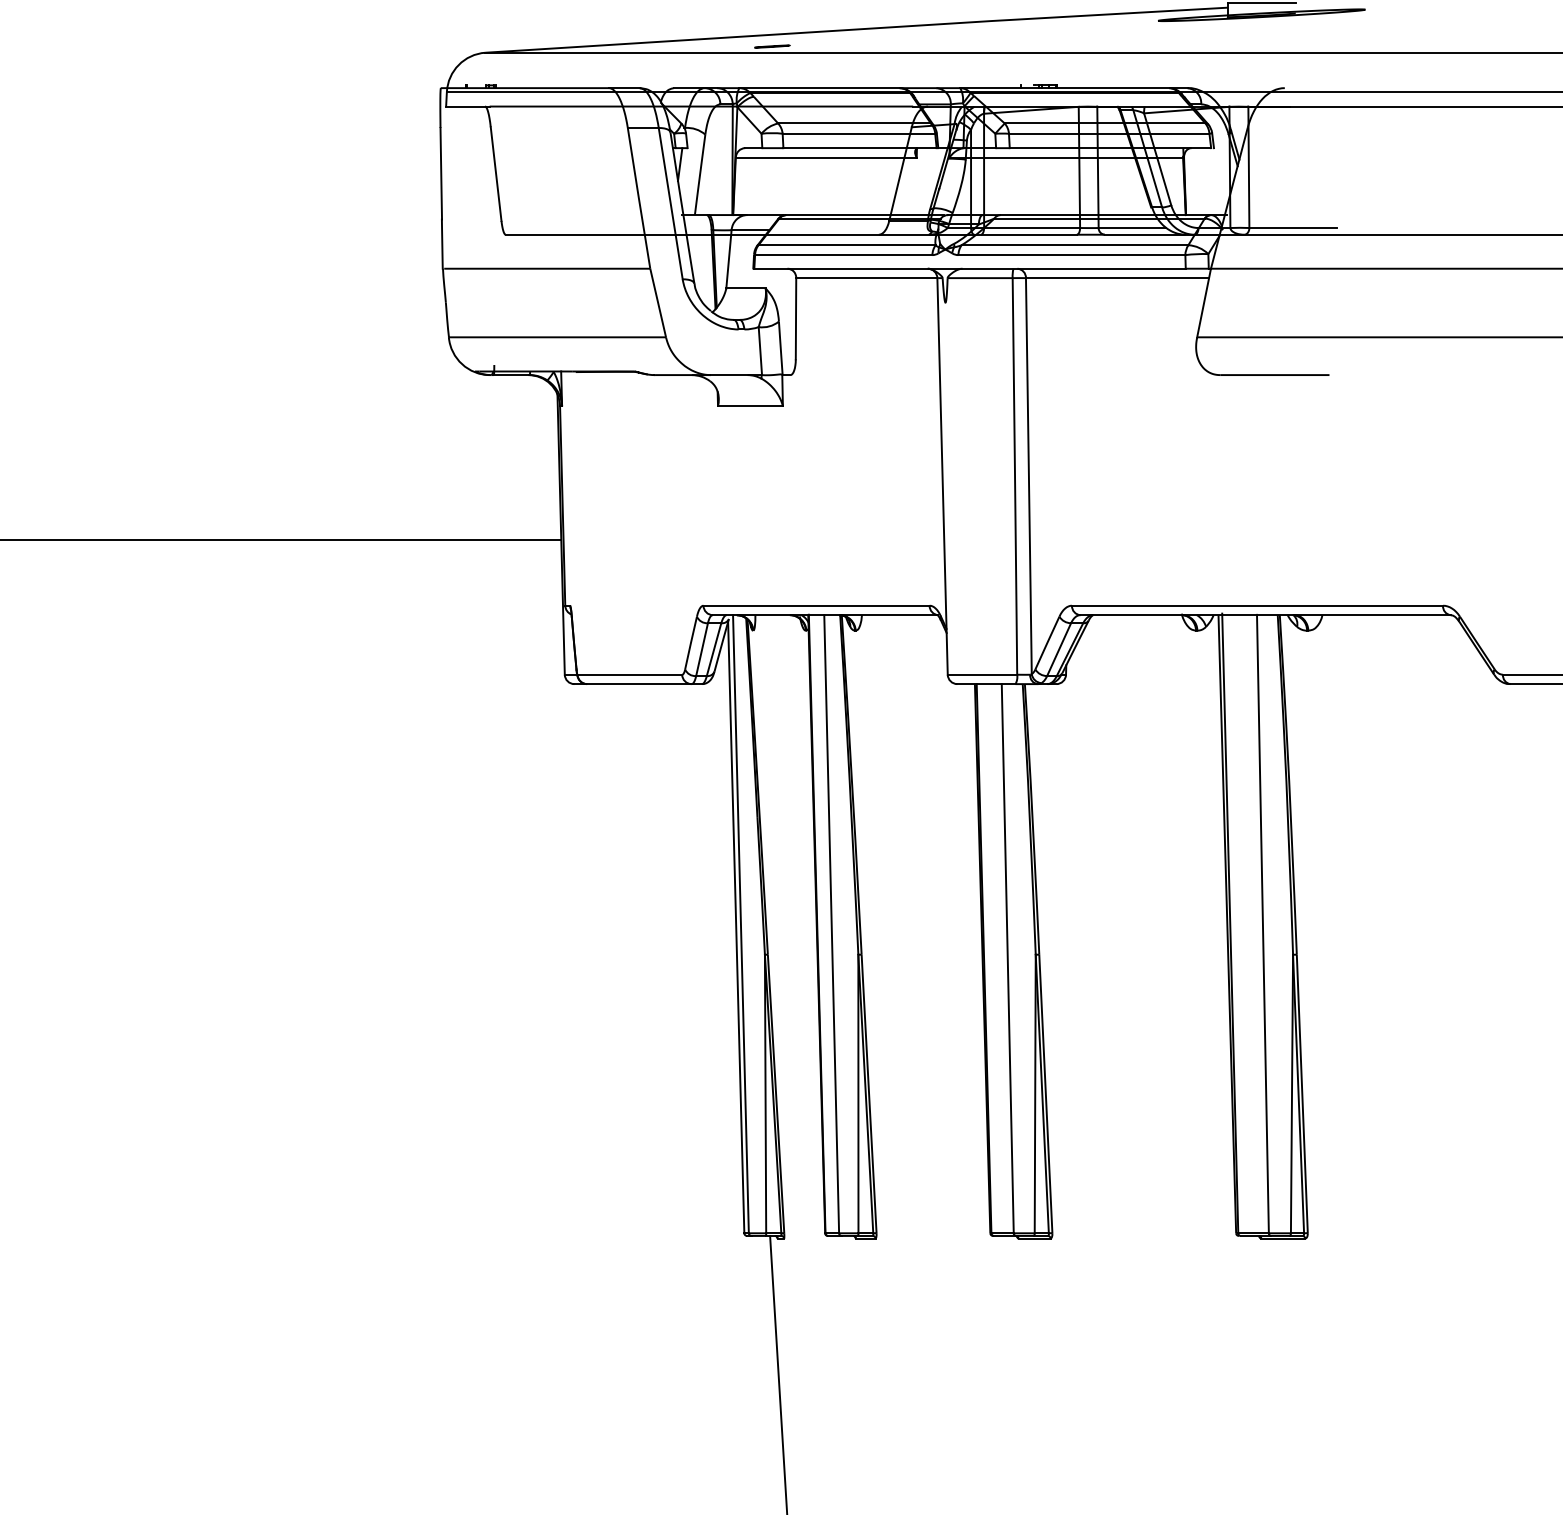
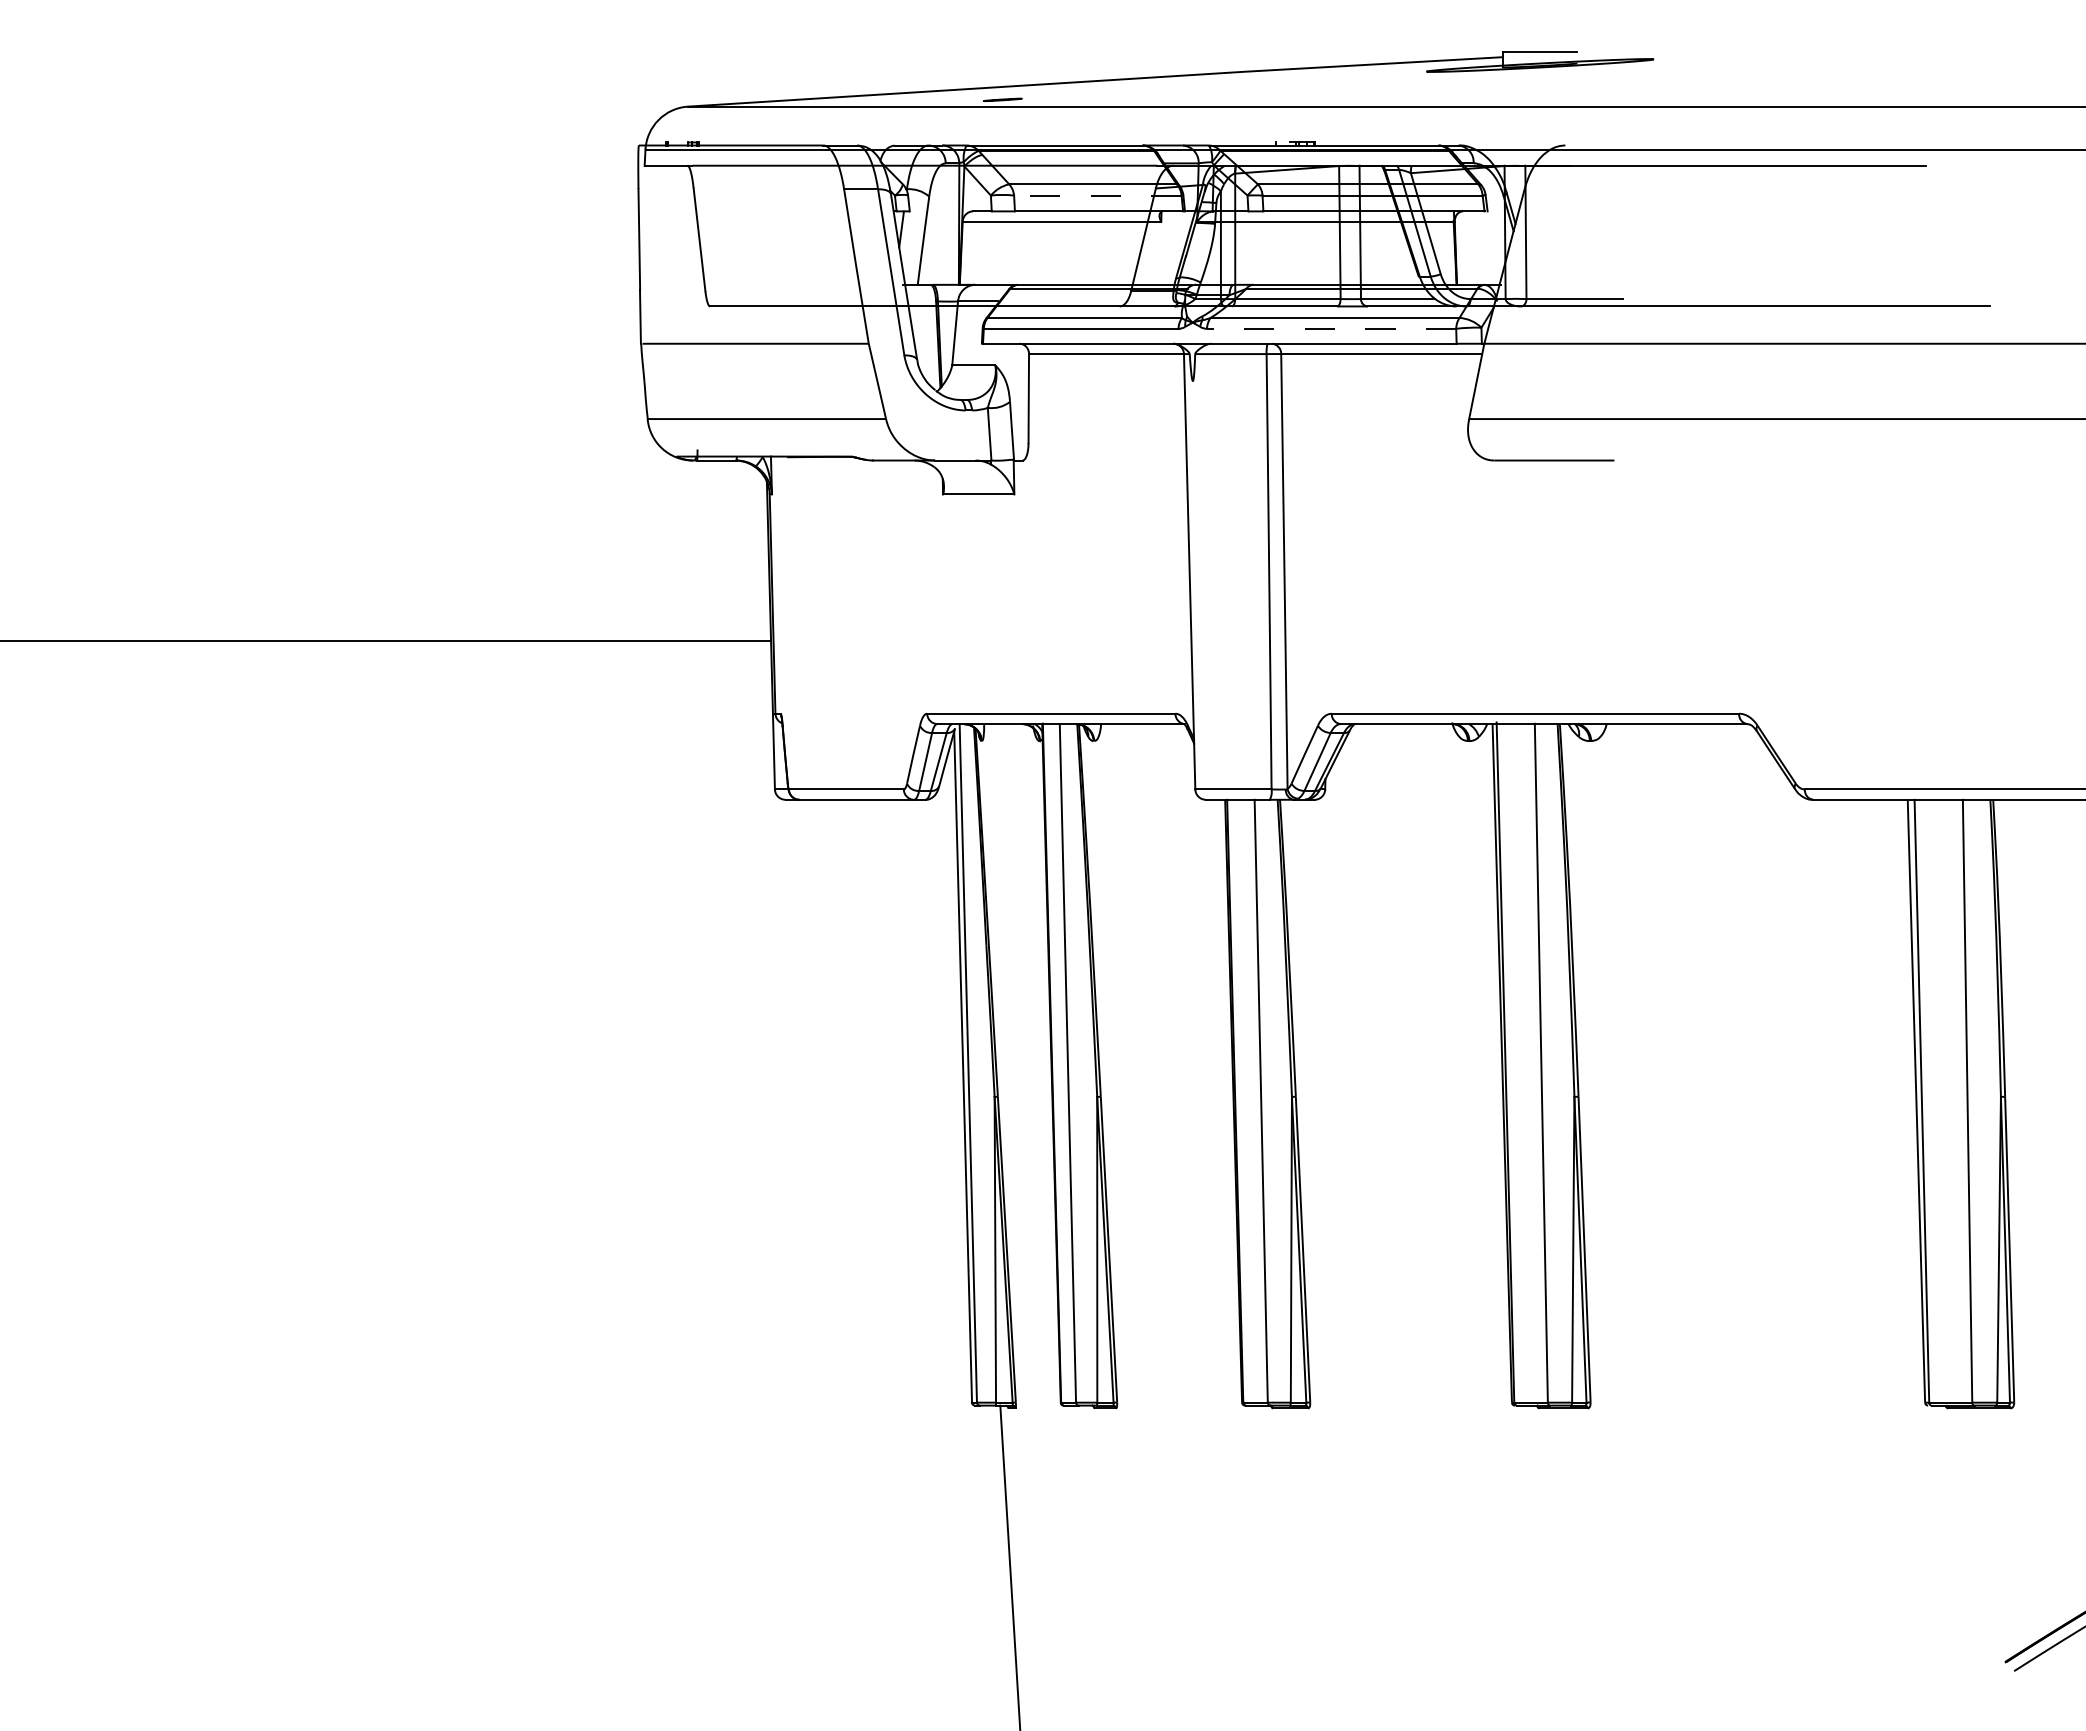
line: (858, 133) -> (1097, 195), solid -> dashed
line: (1071, 254) -> (1331, 328), solid -> dashed

